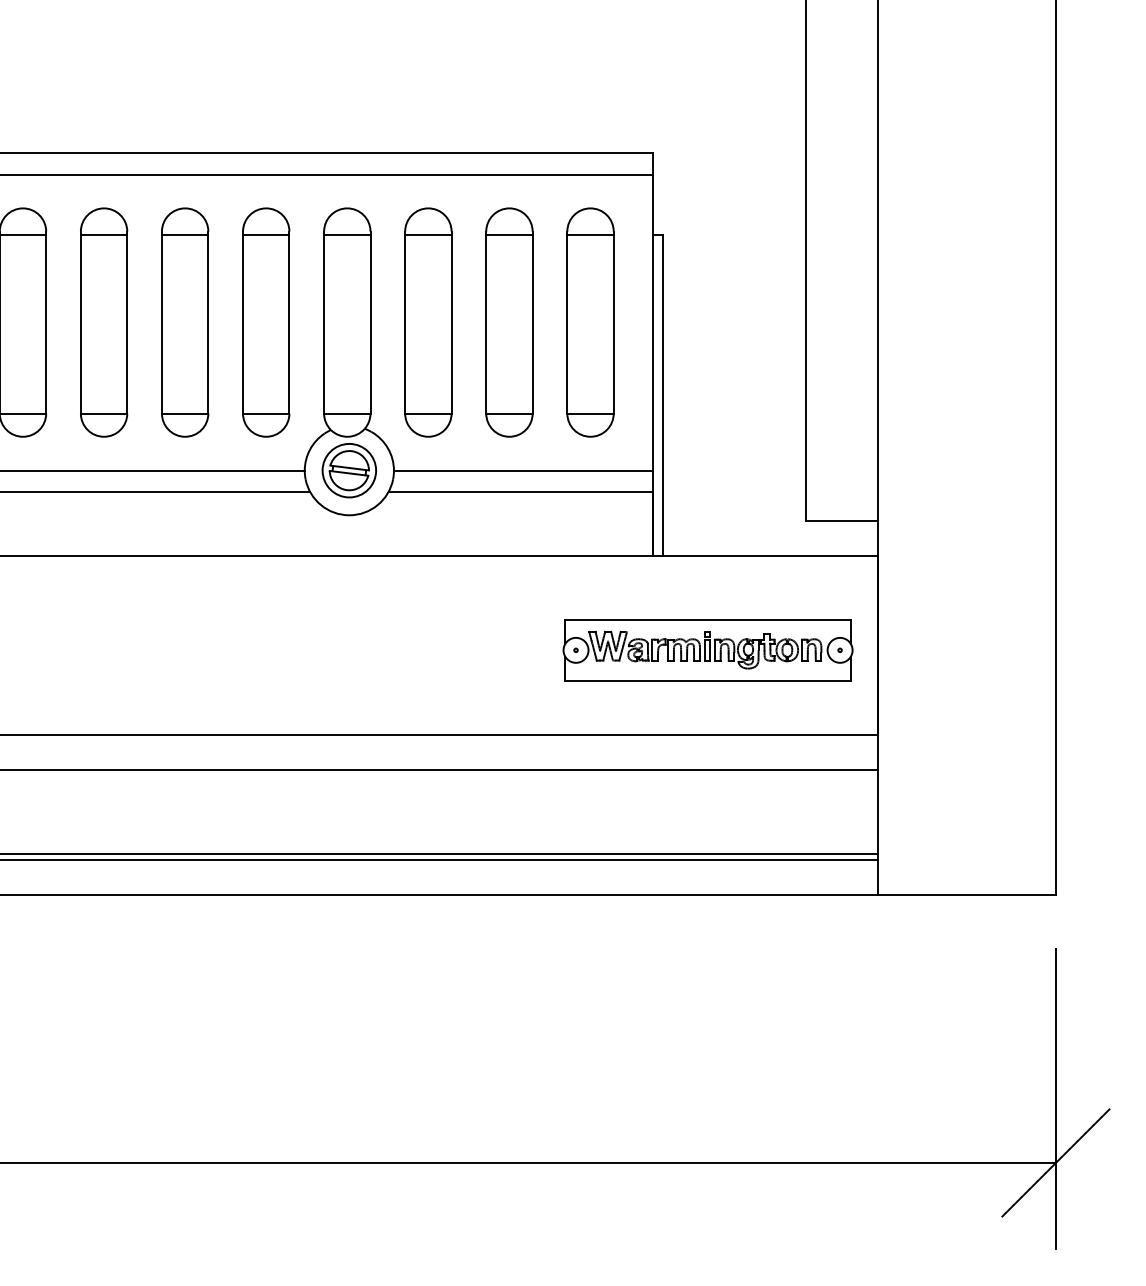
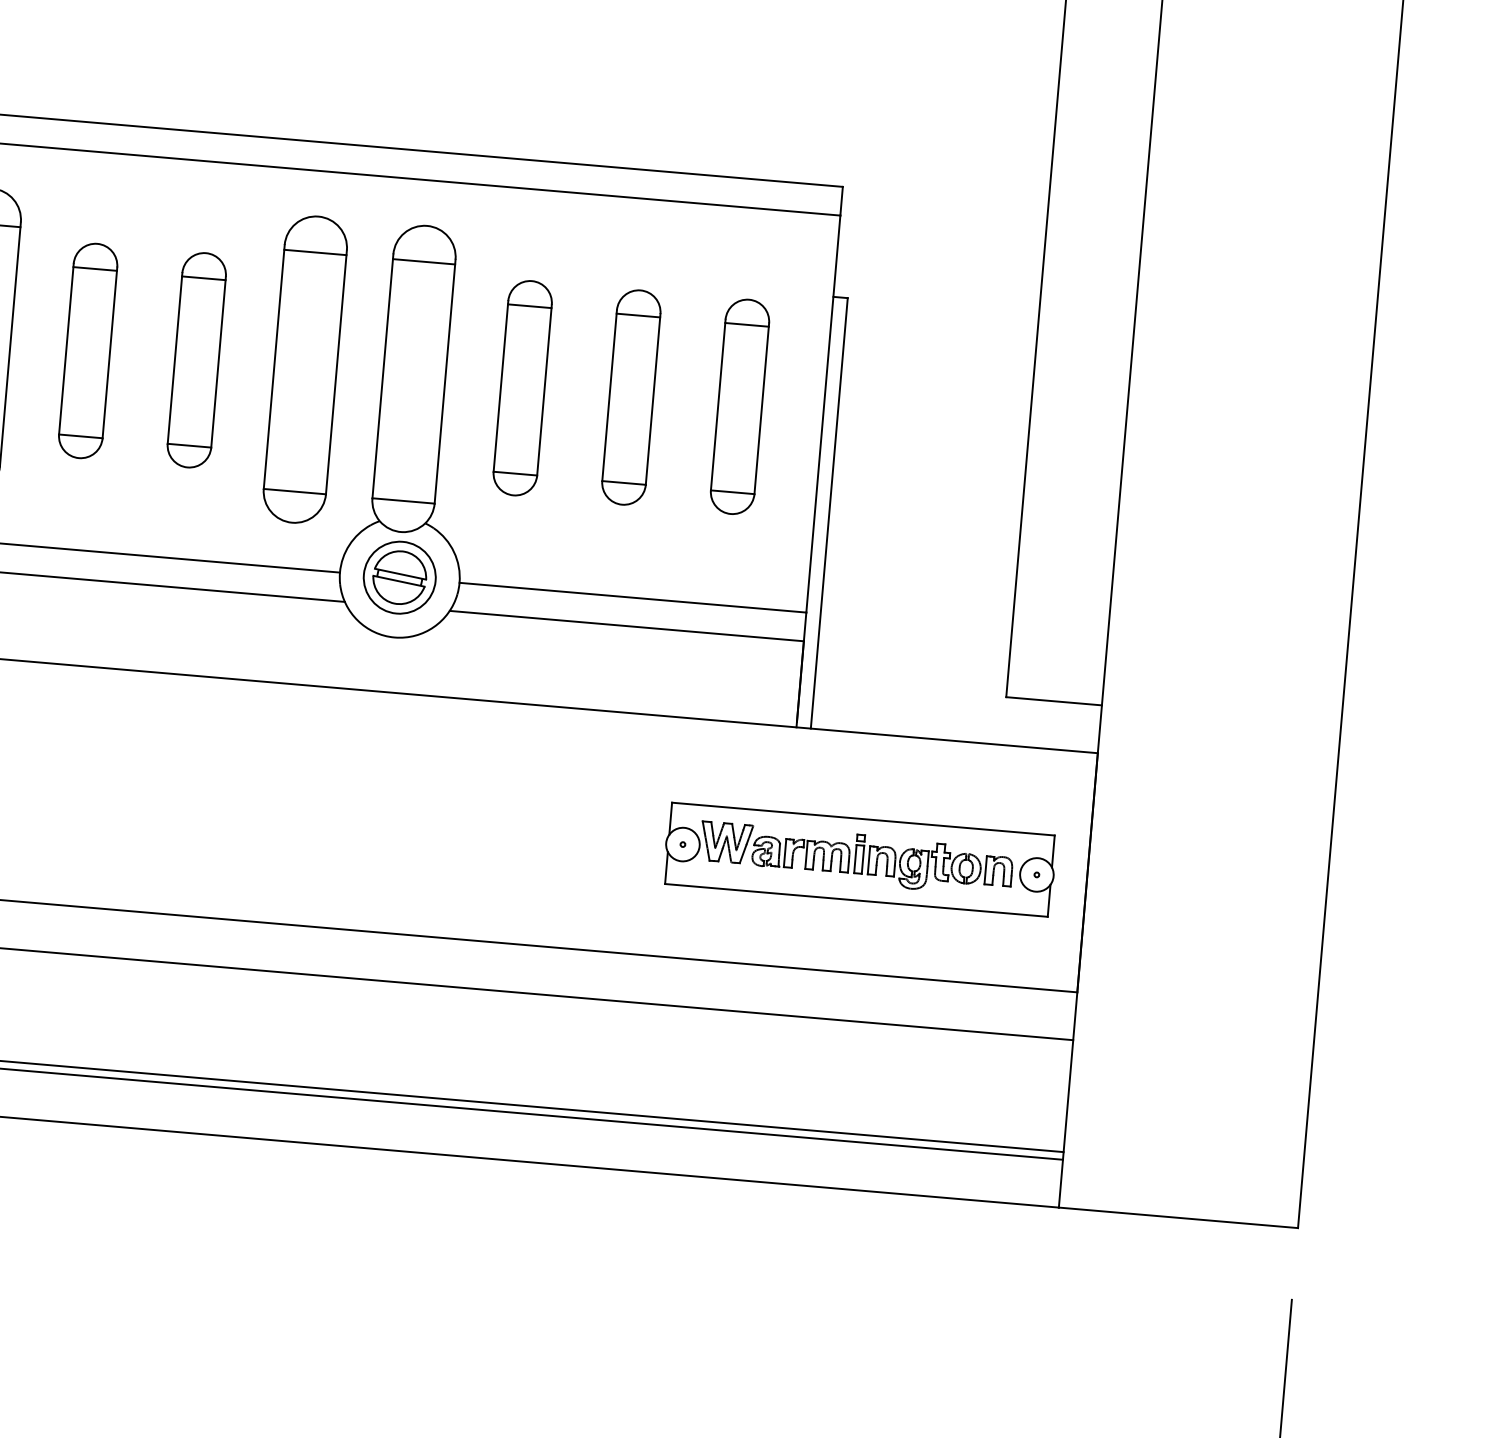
part: (104, 322) -> (88, 350), size x0.7
part: (185, 322) -> (197, 360), size x0.7
part: (428, 322) -> (522, 388), size x0.7
part: (509, 322) -> (631, 397), size x0.7
part: (590, 322) -> (740, 406), size x0.7

